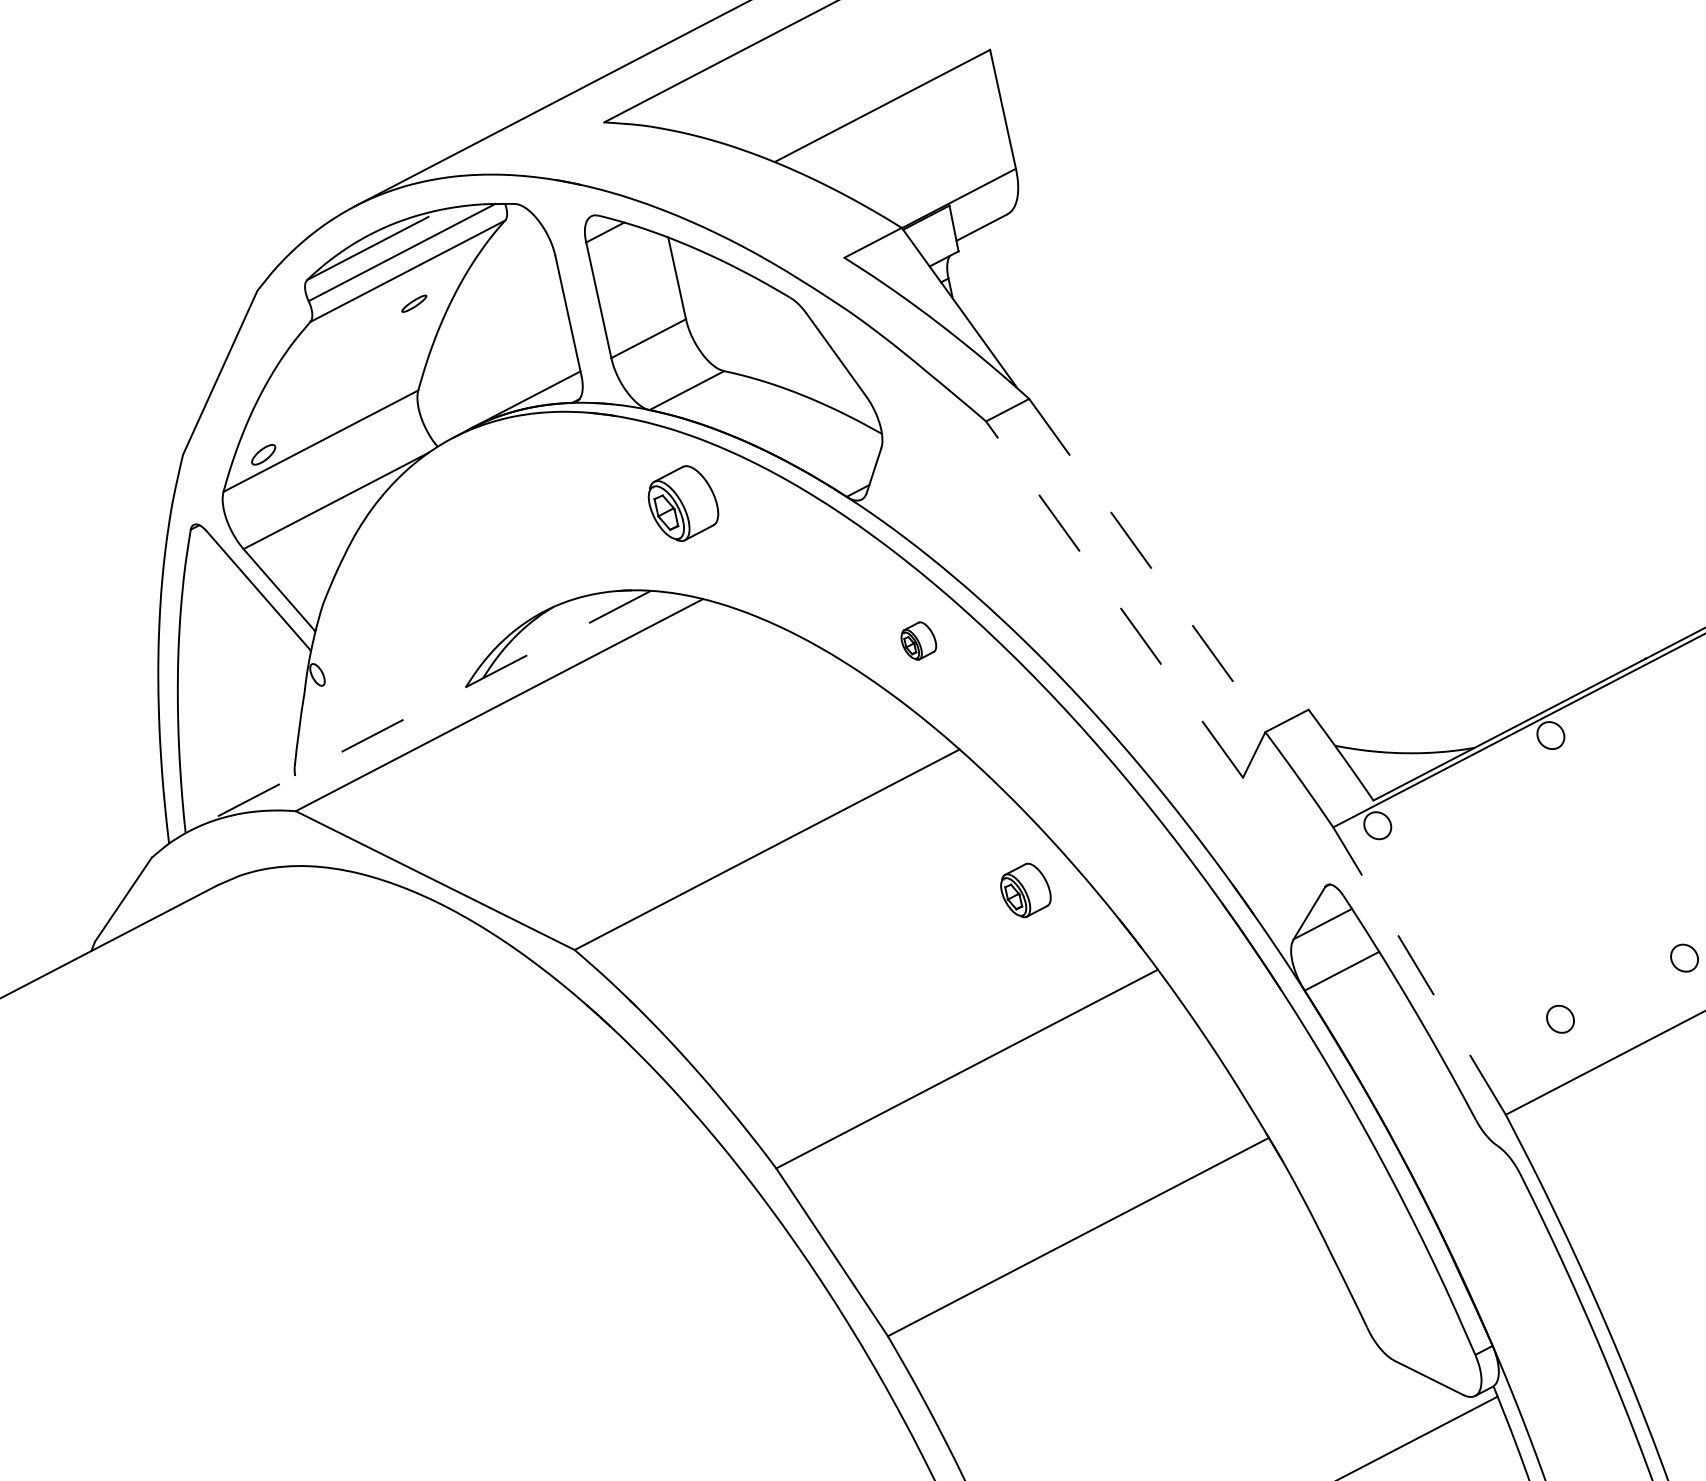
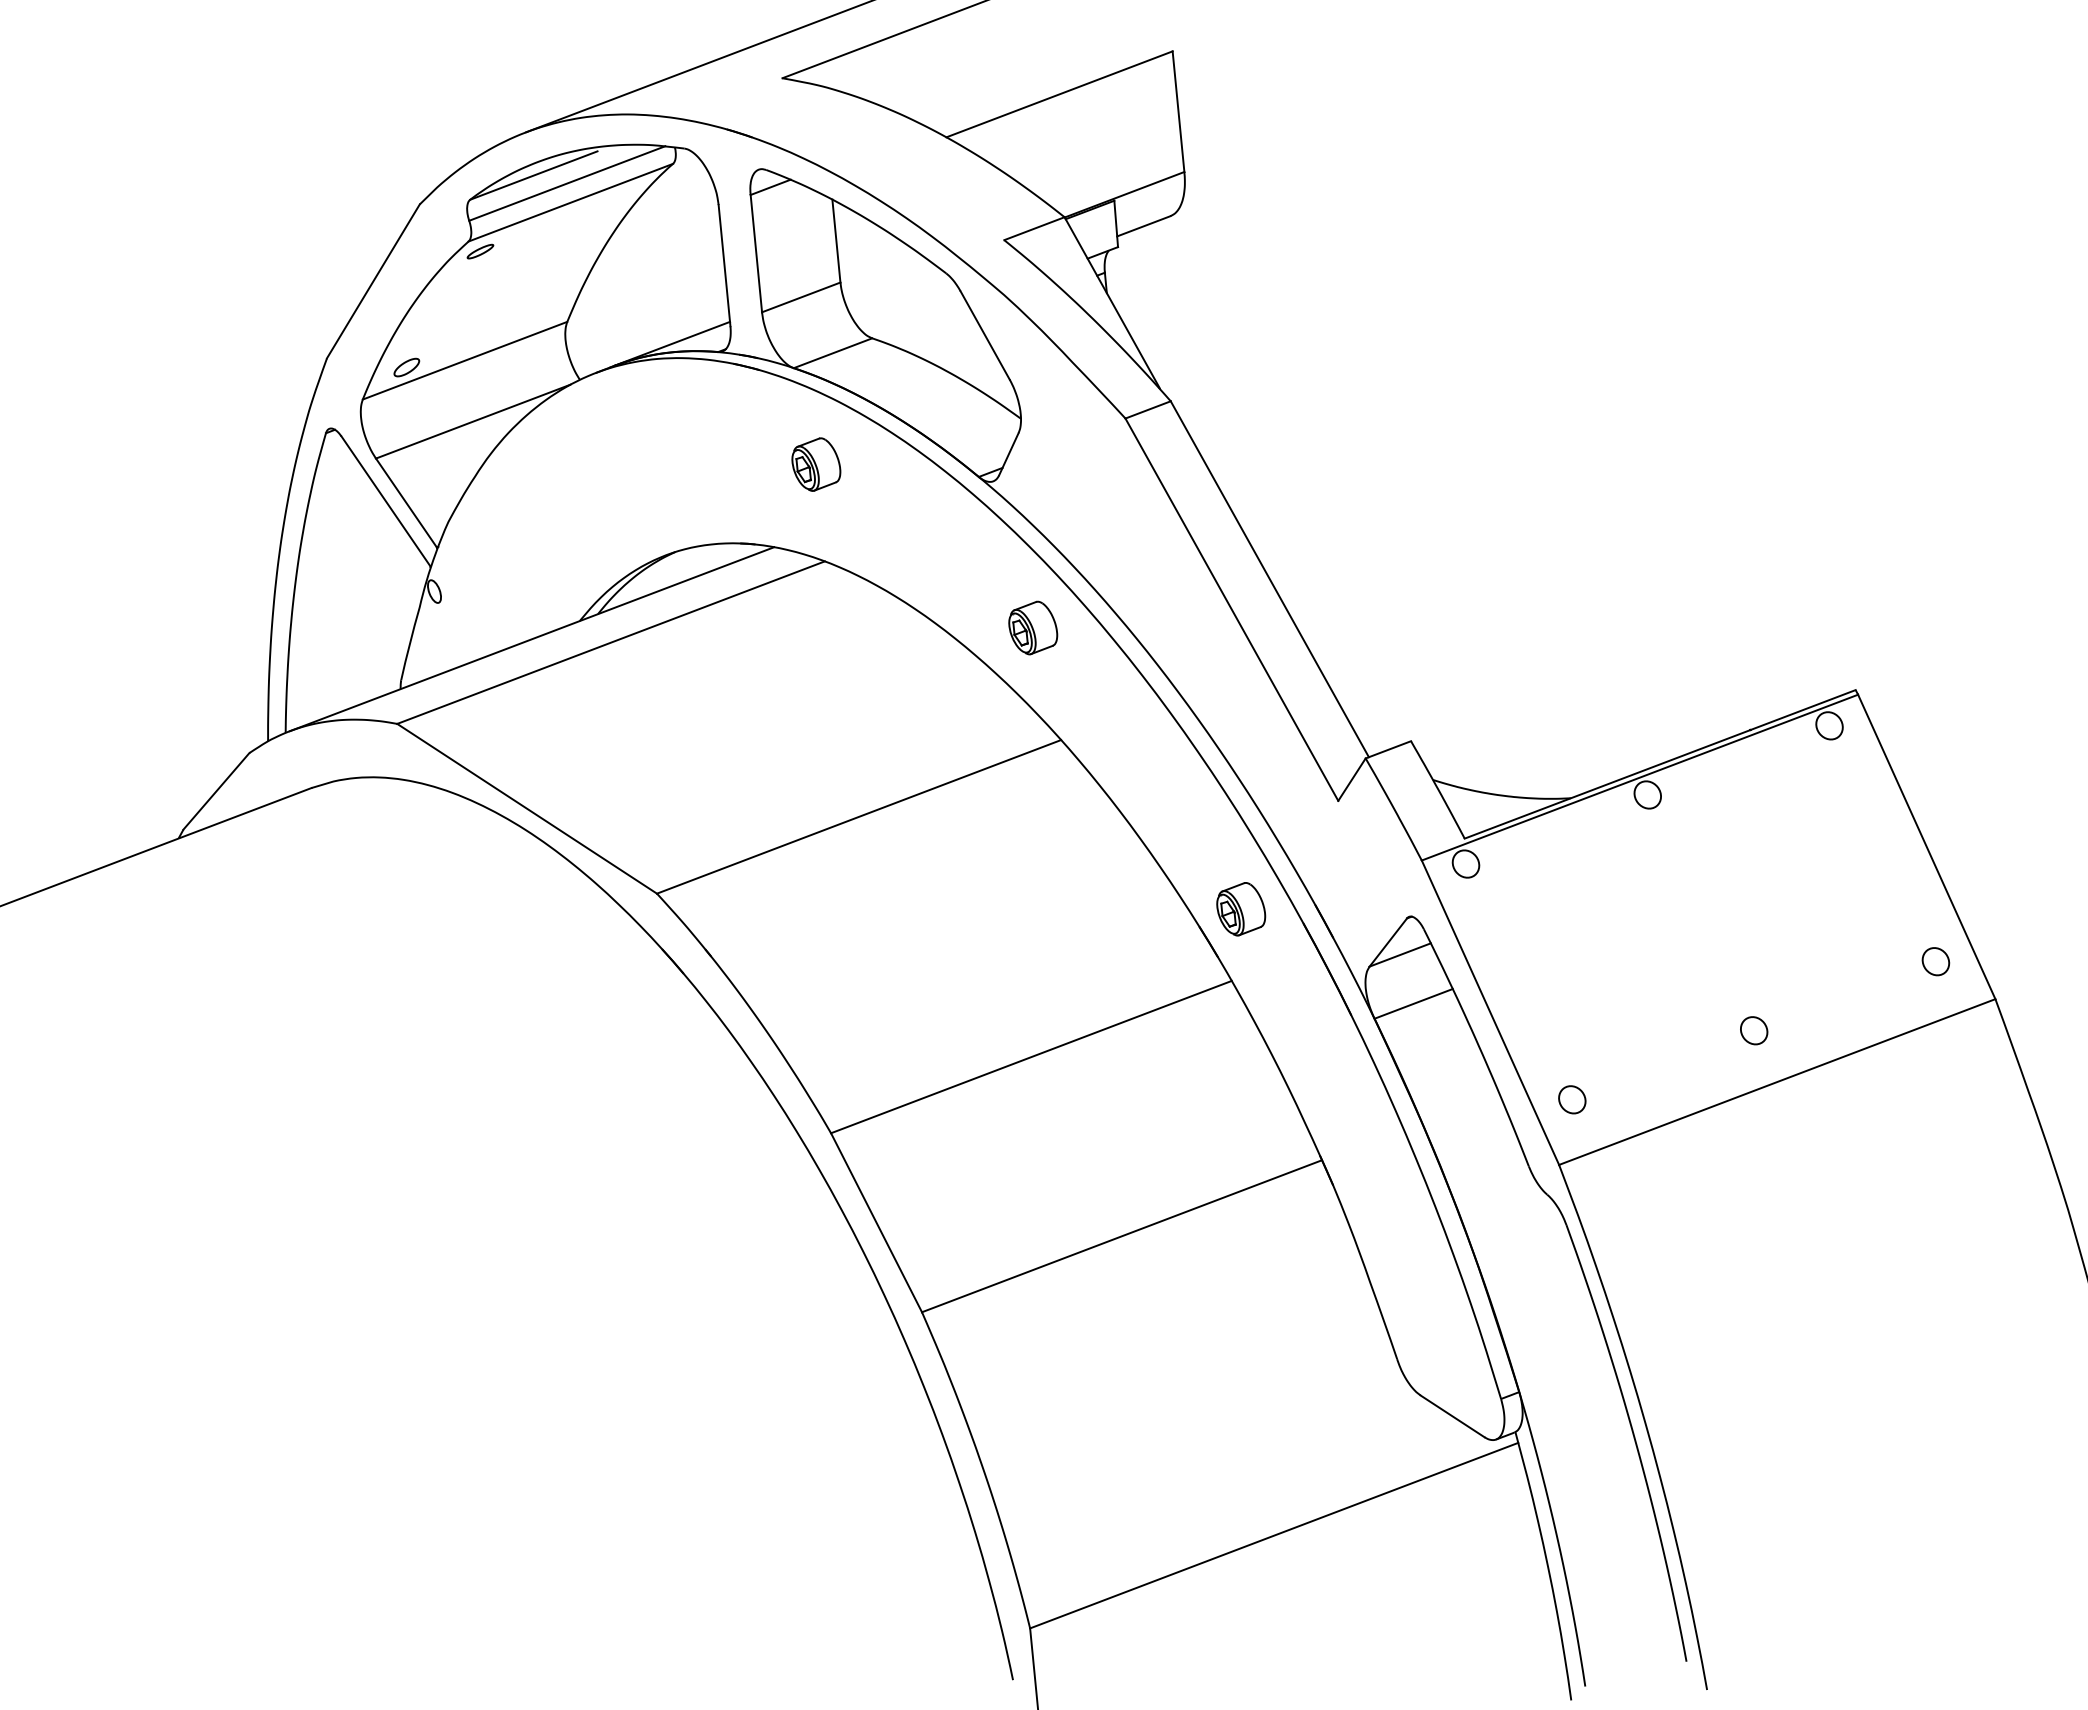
part: (414, 303) -> (480, 251), moved
part: (683, 503) -> (816, 464), size x0.71
line: (1148, 565) -> (1269, 579), dashed -> solid
line: (1114, 599) -> (1231, 609), dashed -> solid
part: (918, 640) -> (1033, 627), size x1.43
line: (419, 711) -> (531, 639), dashed -> solid
part: (1026, 890) -> (1241, 909), moved
line: (1419, 970) -> (1490, 1012), dashed -> solid
part: (1560, 1018) -> (1572, 1099), moved

